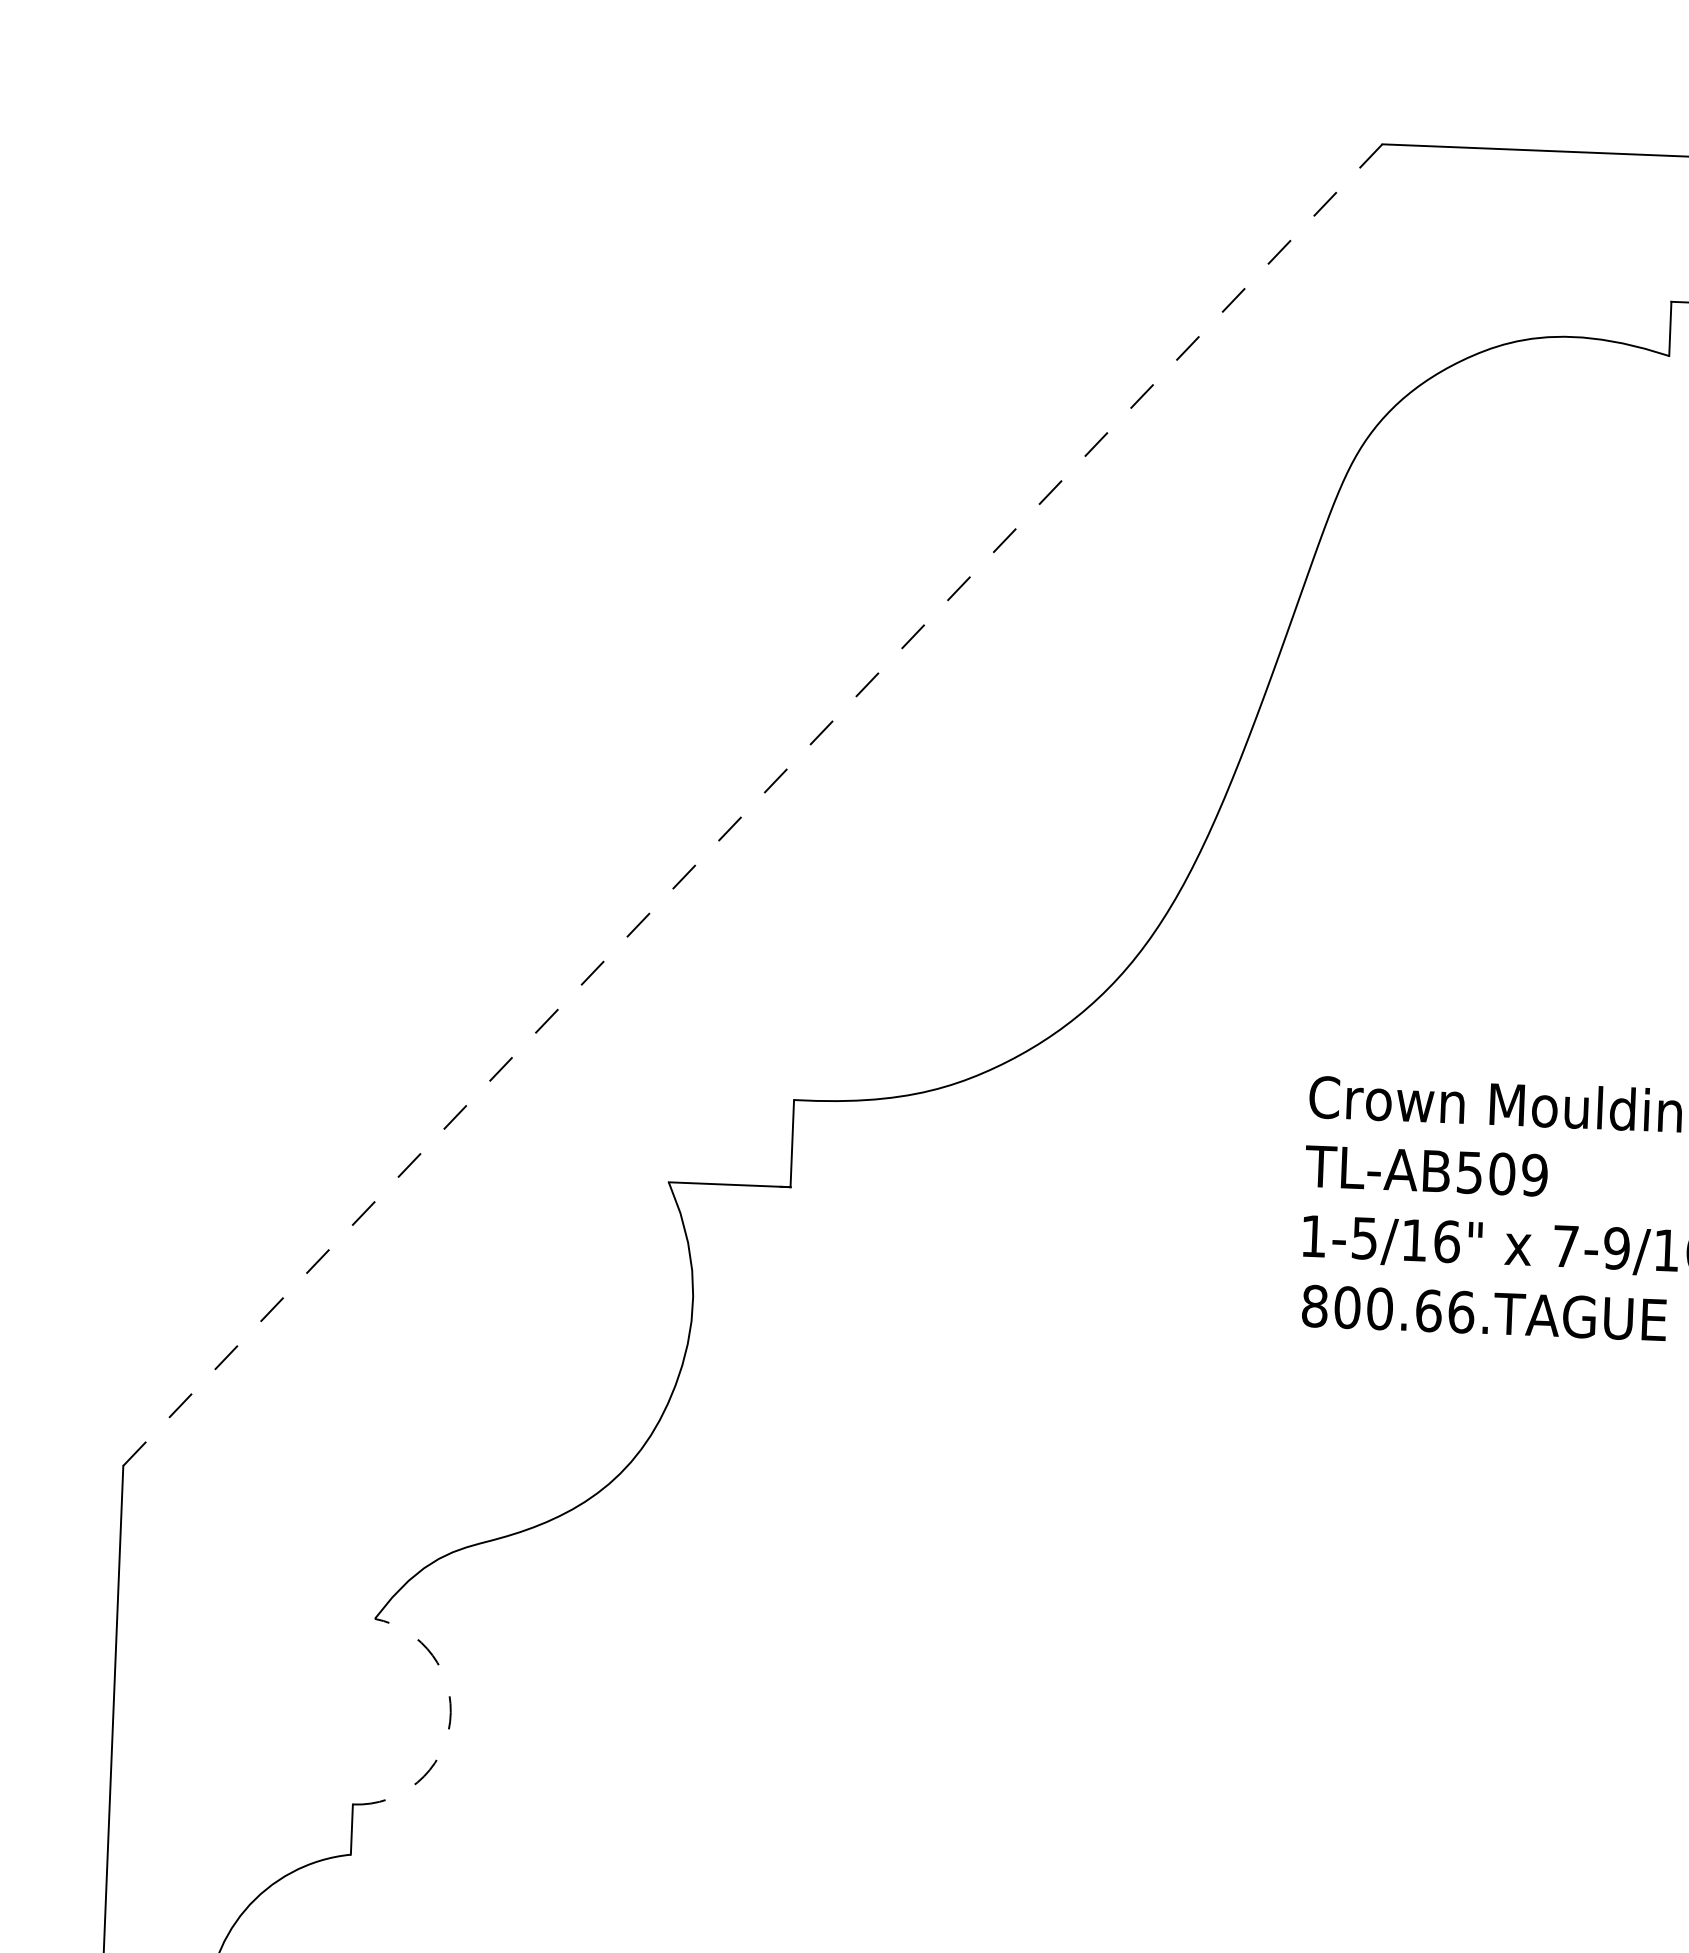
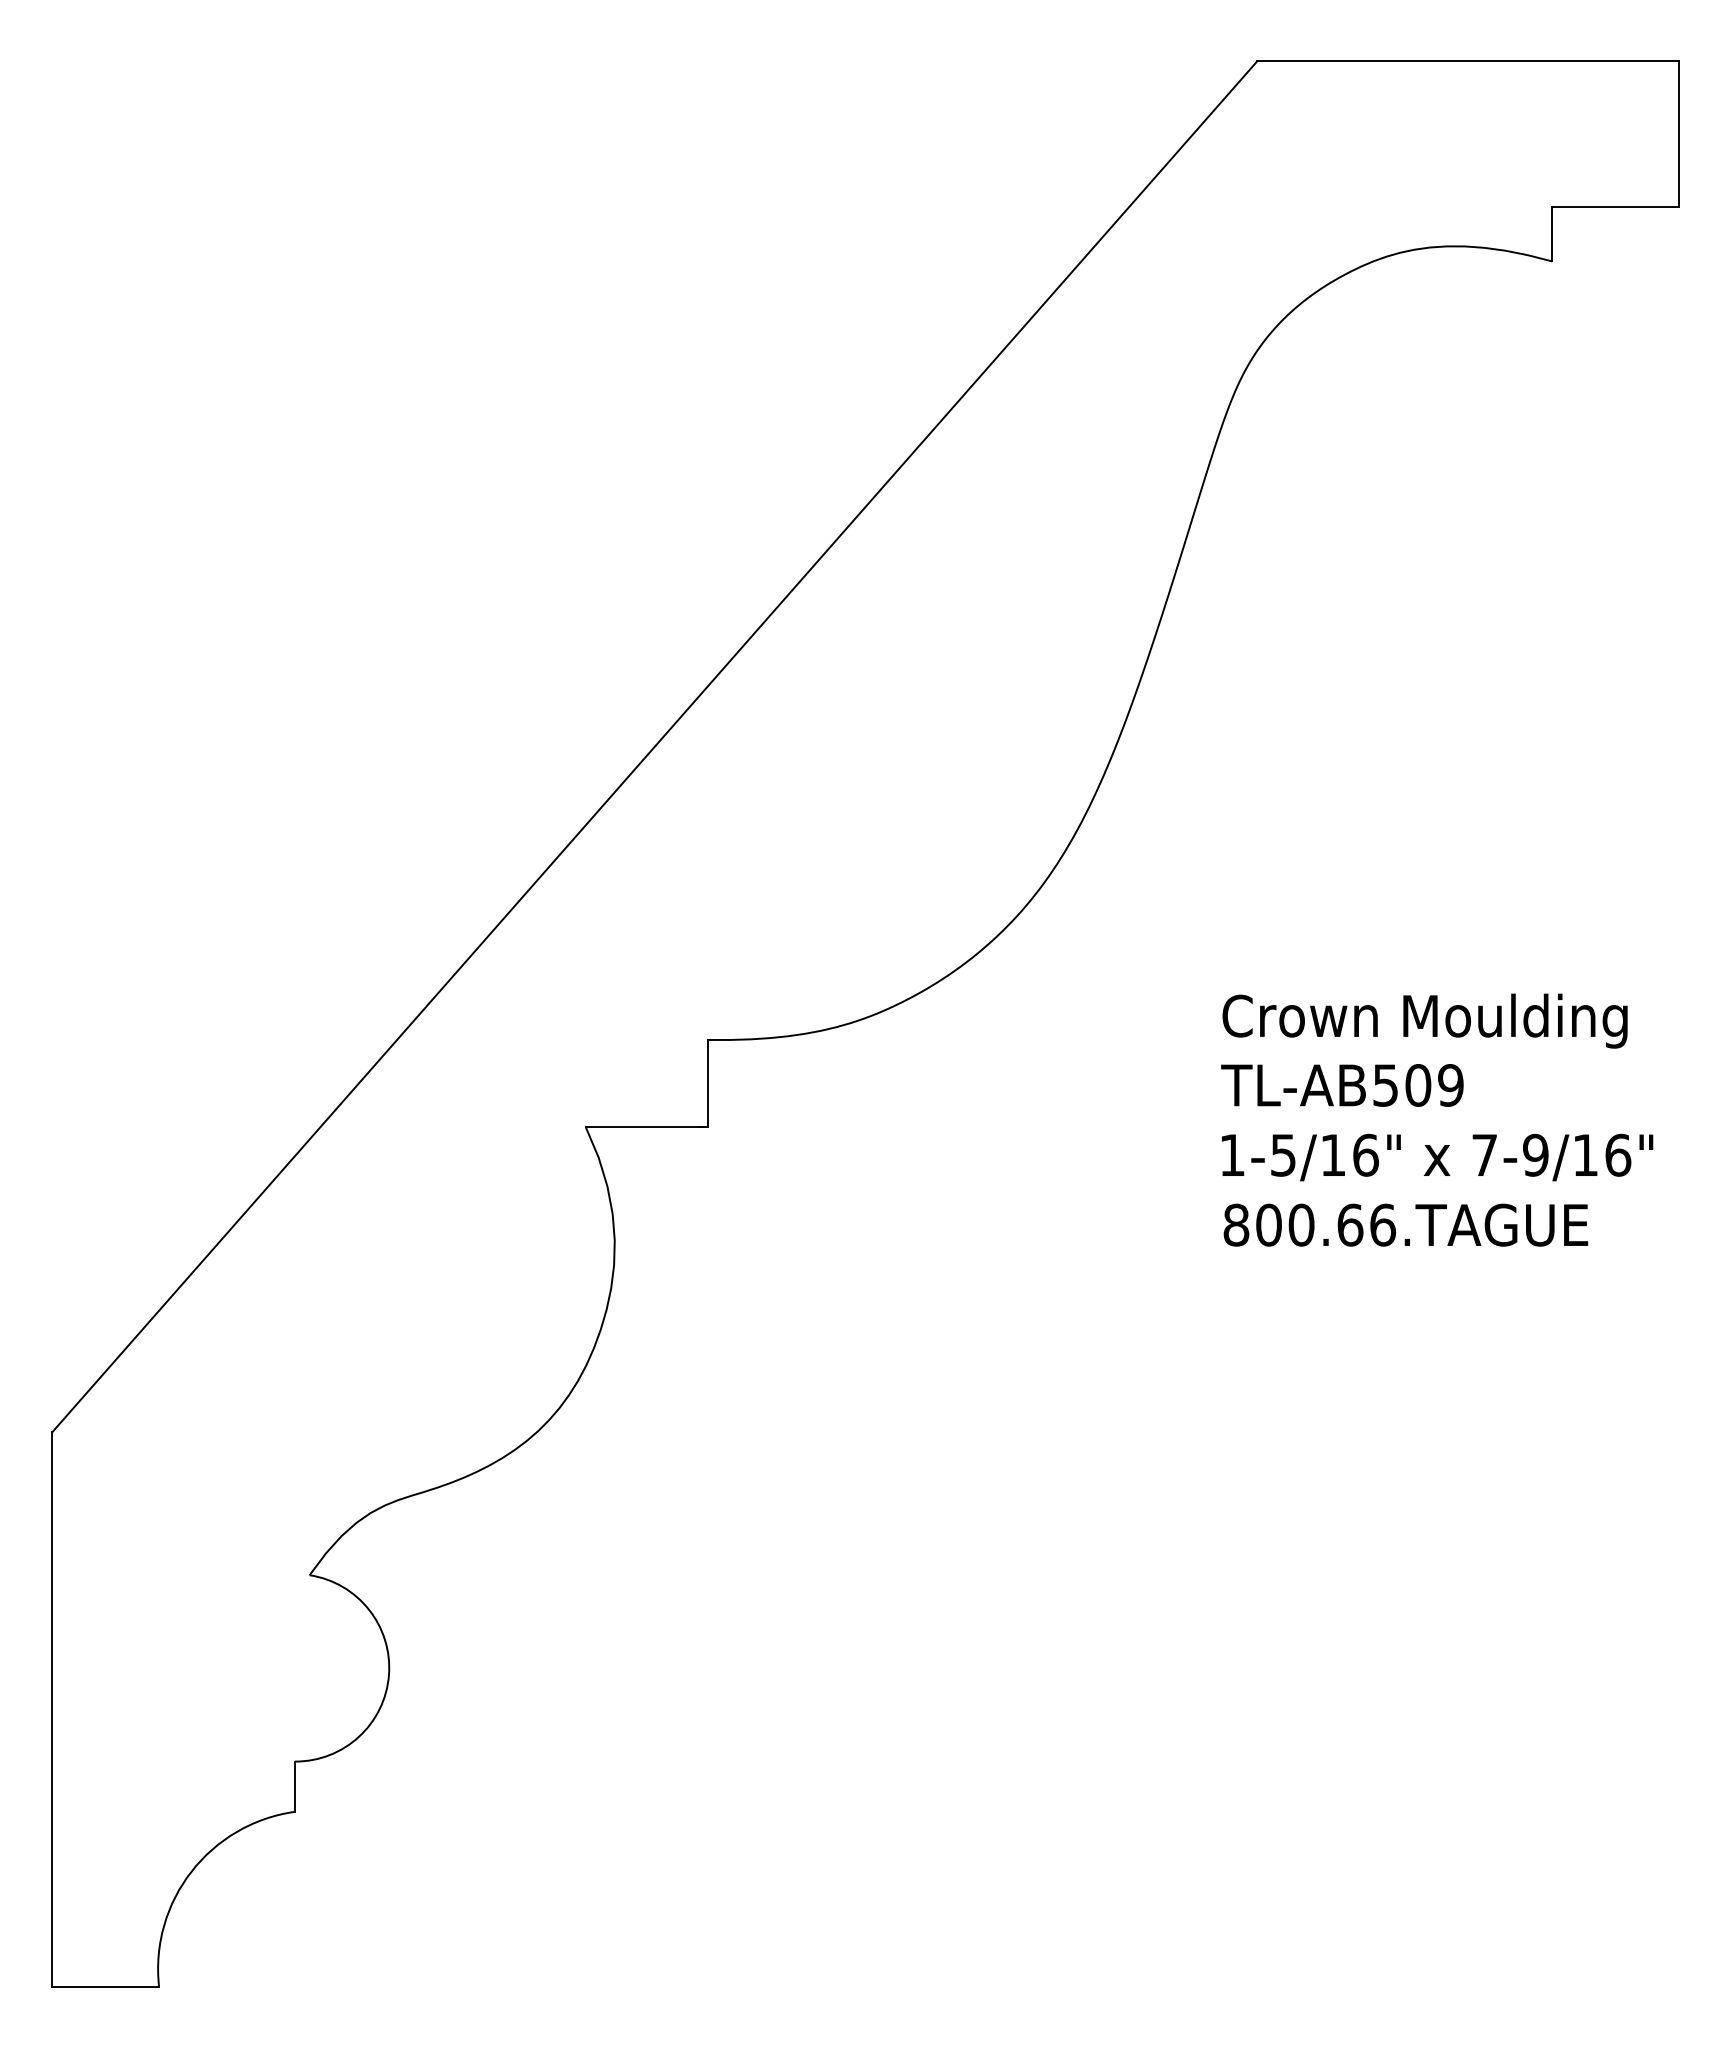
line: (752, 804) -> (654, 746), dashed -> solid
arc: (449, 1722) -> (388, 1675), dashed -> solid

